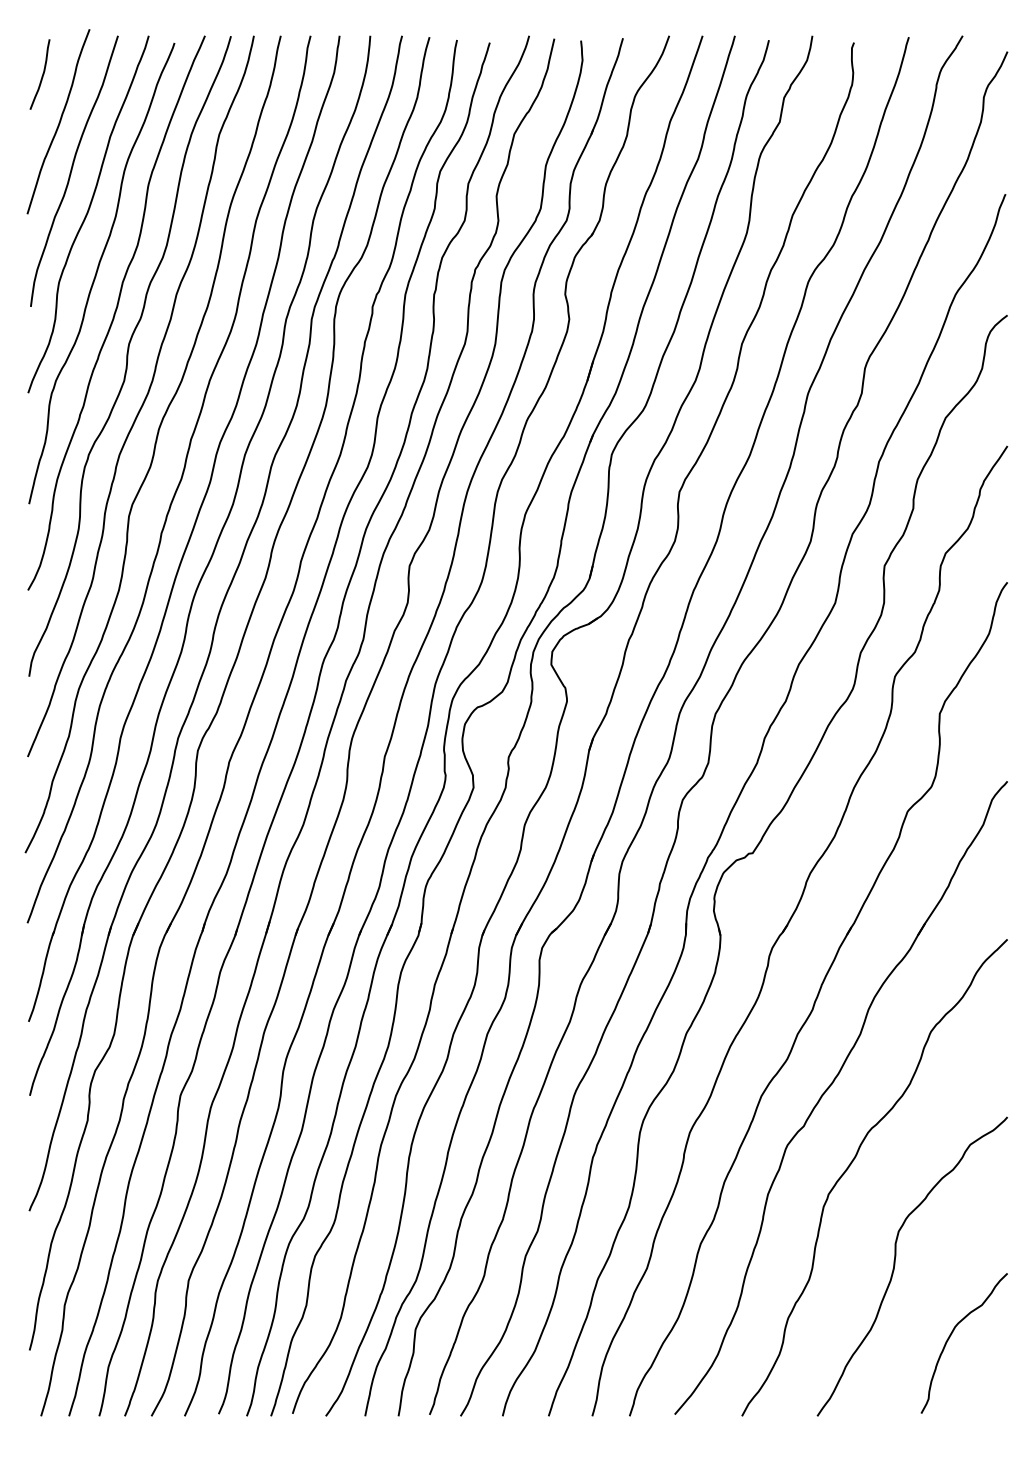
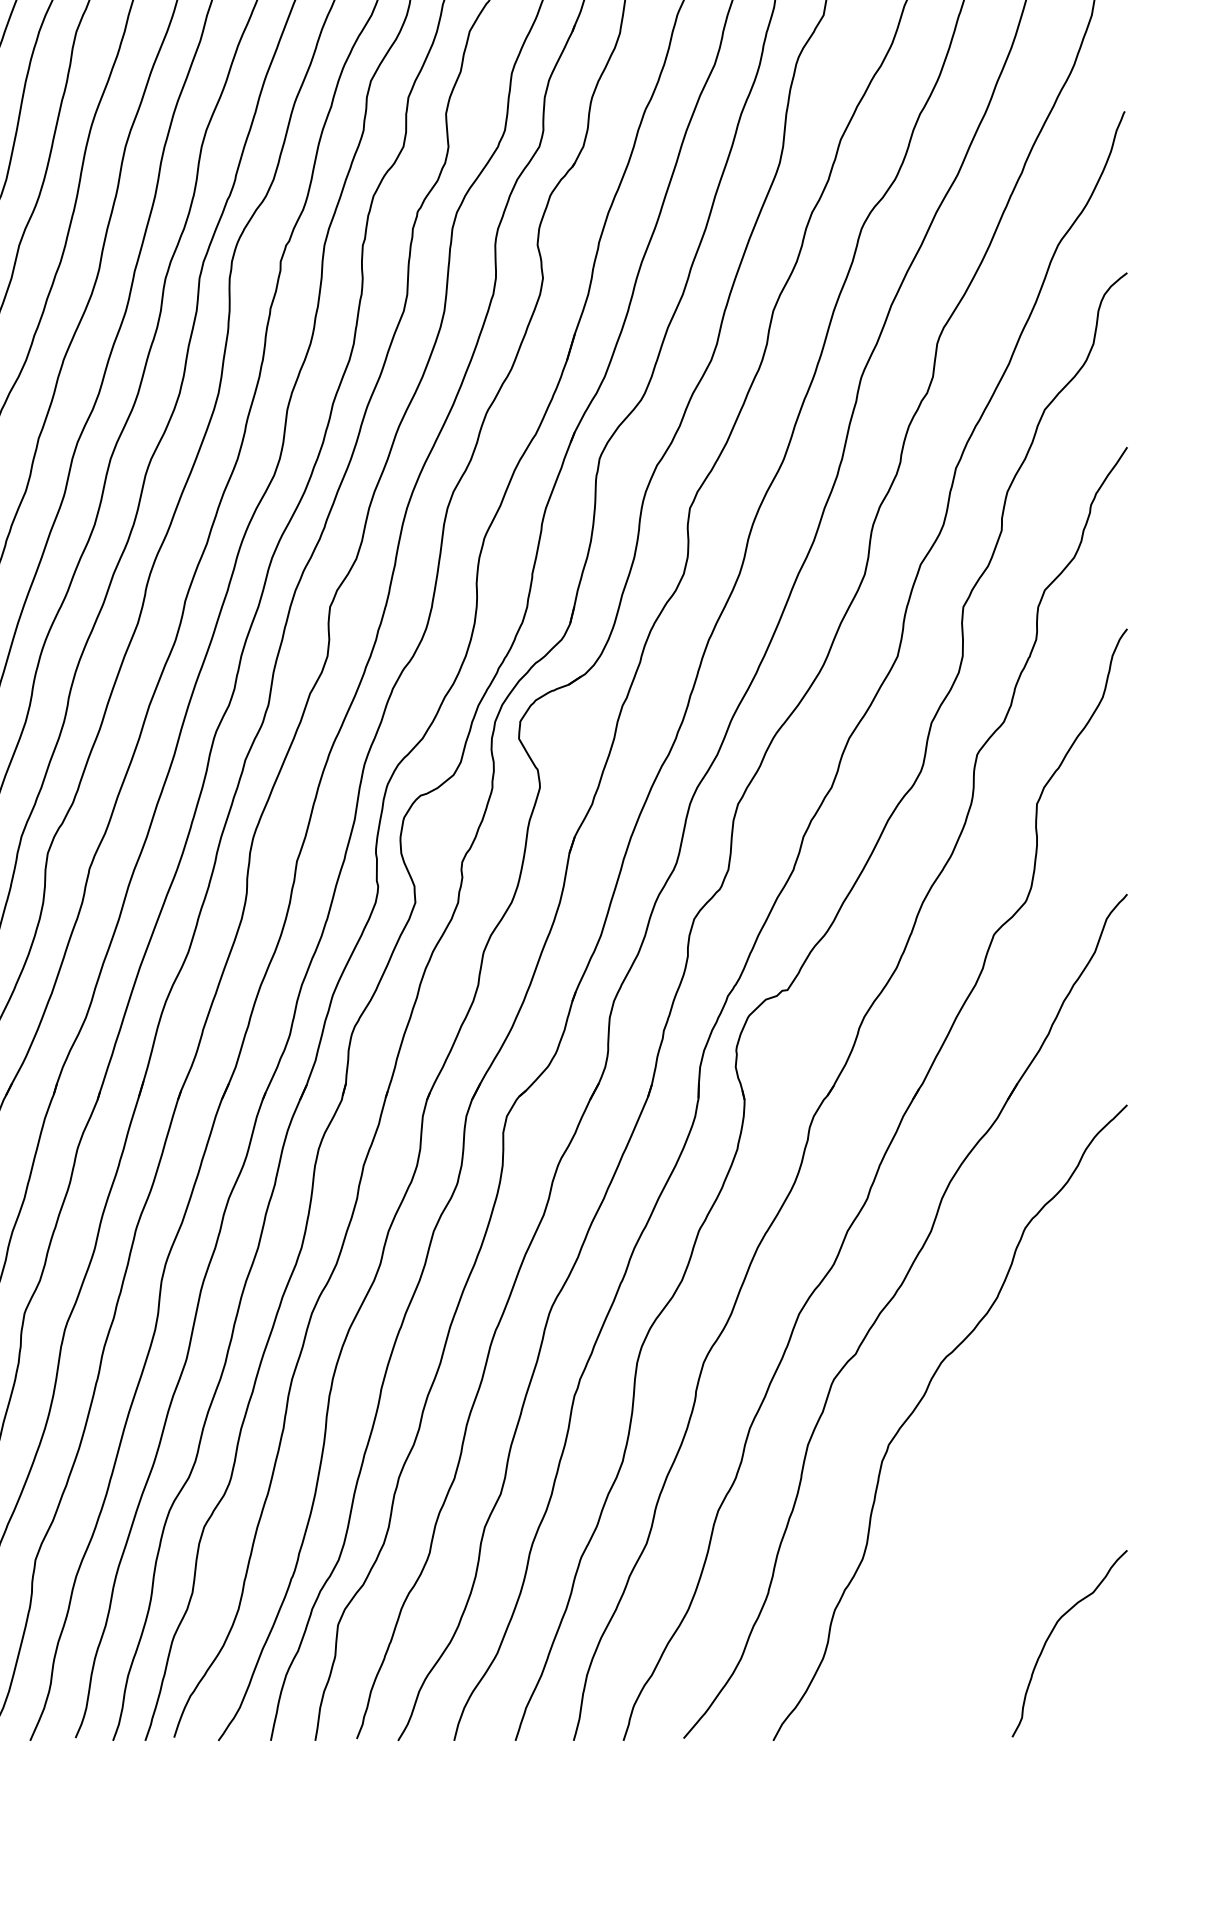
curve: (895, 1265) -> (977, 1539), removed

